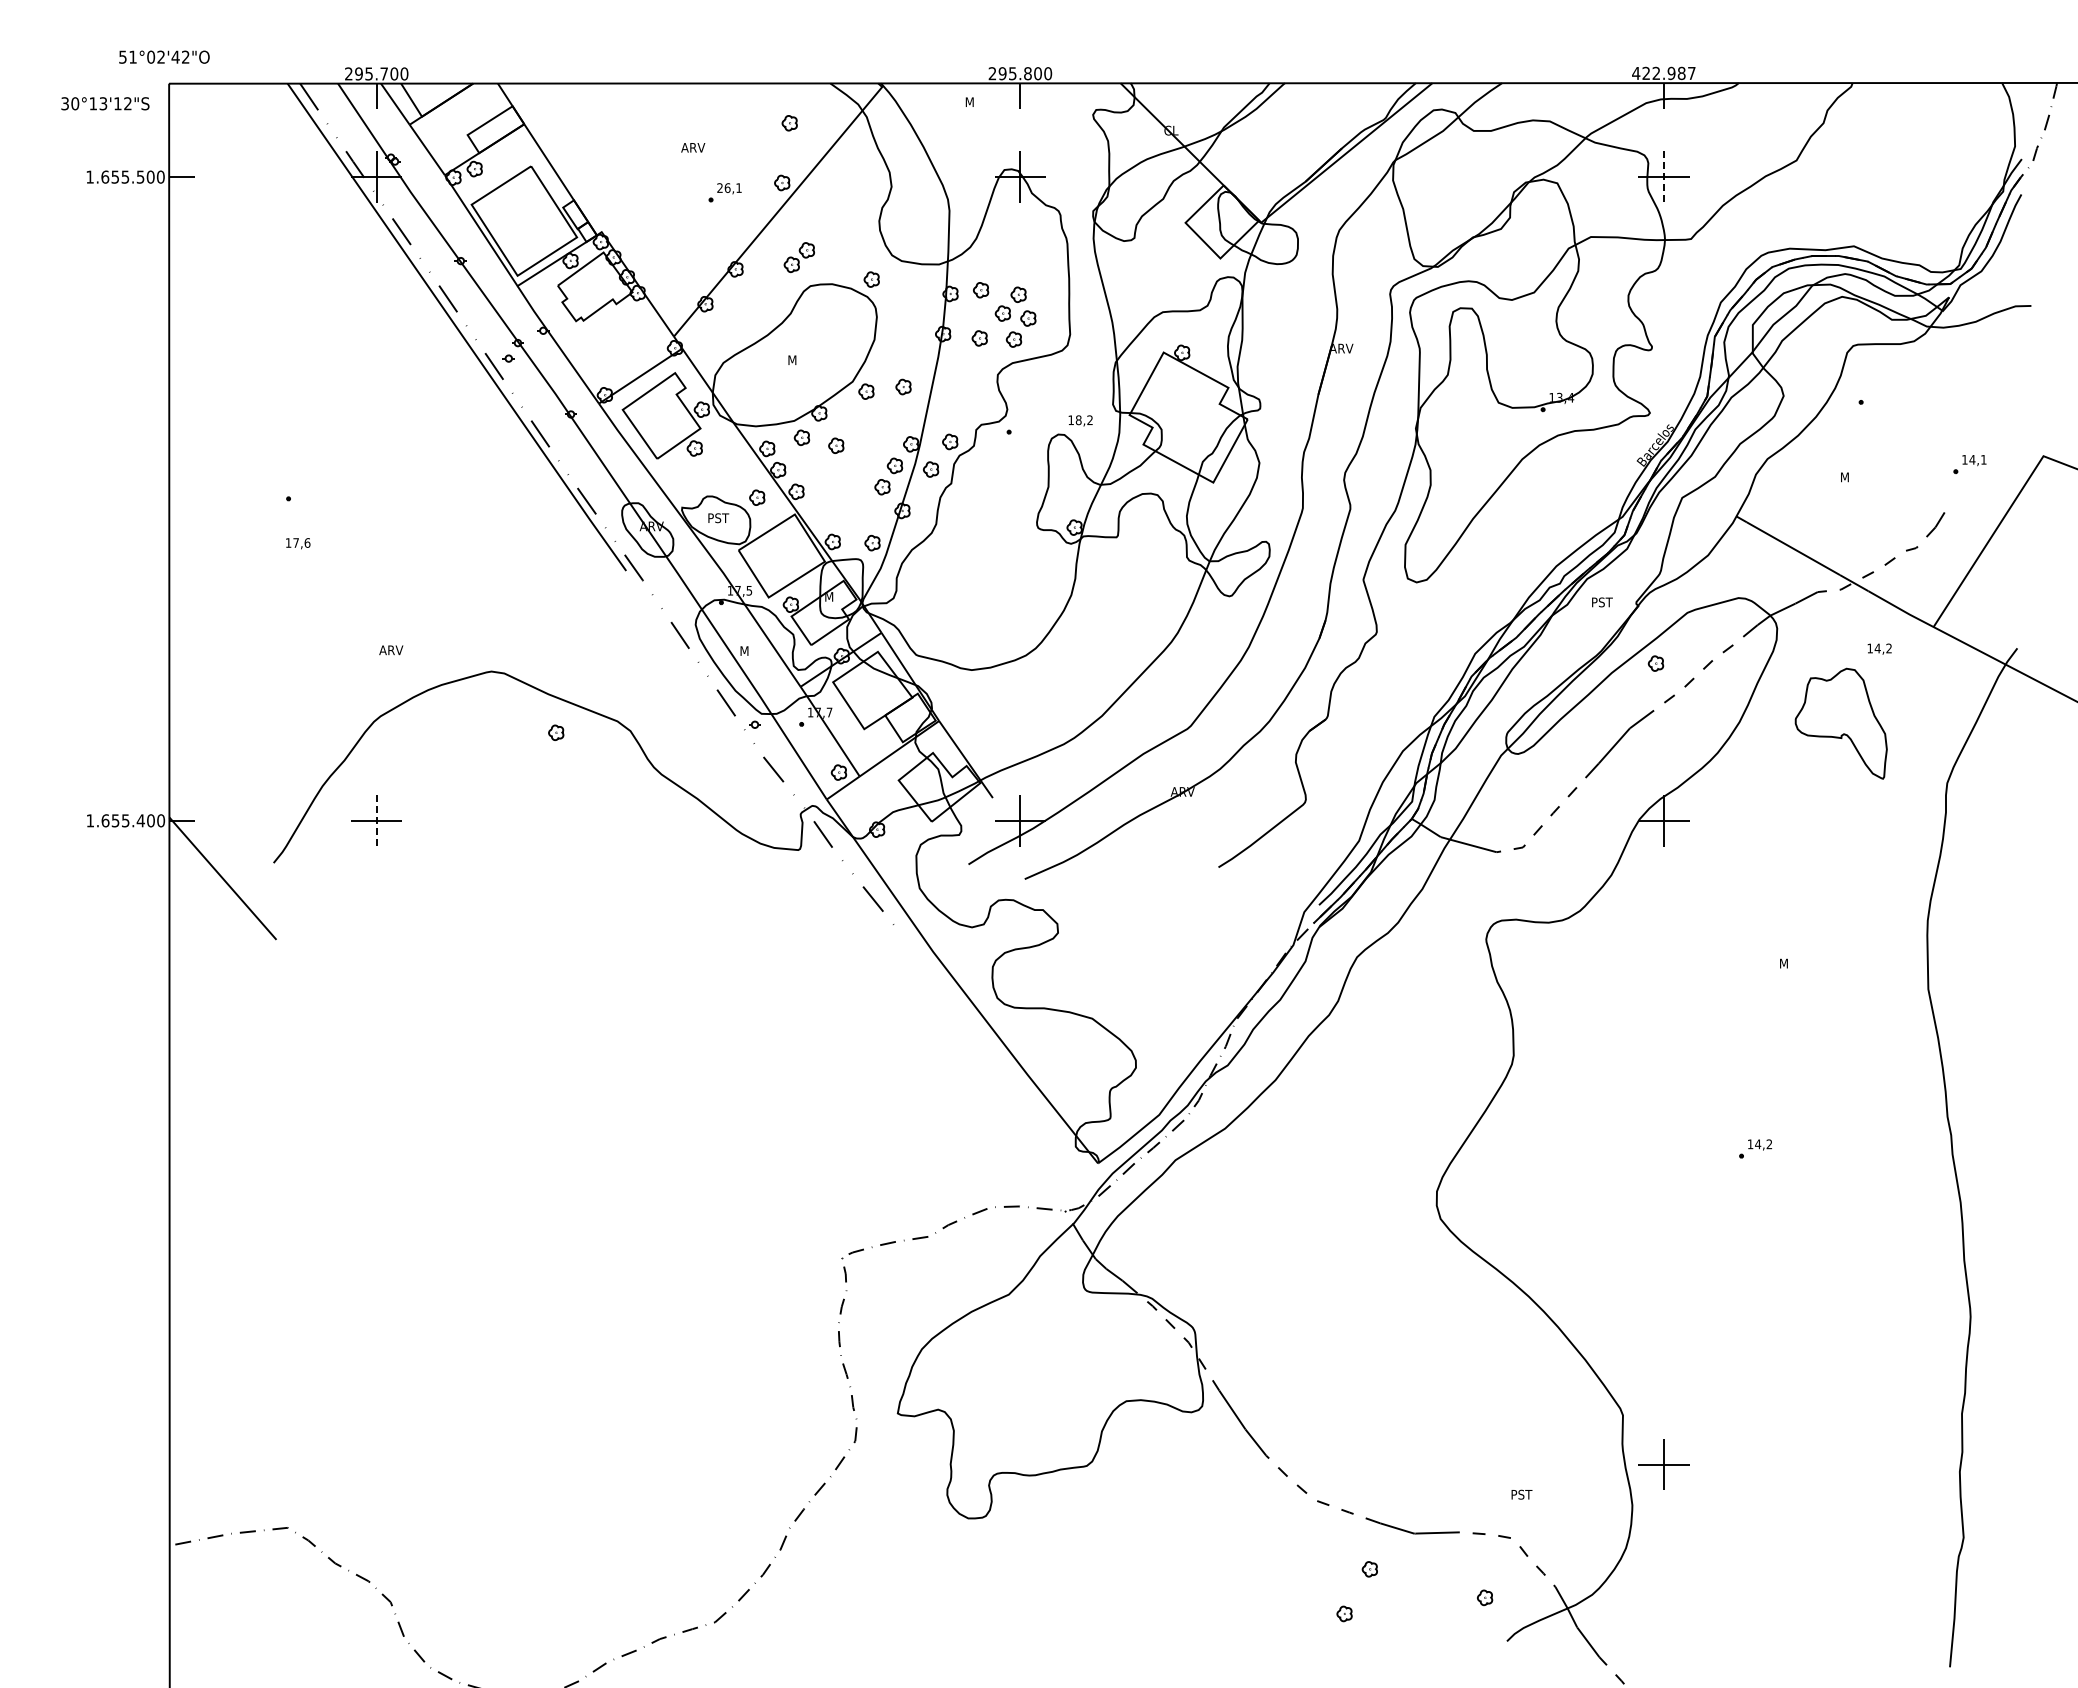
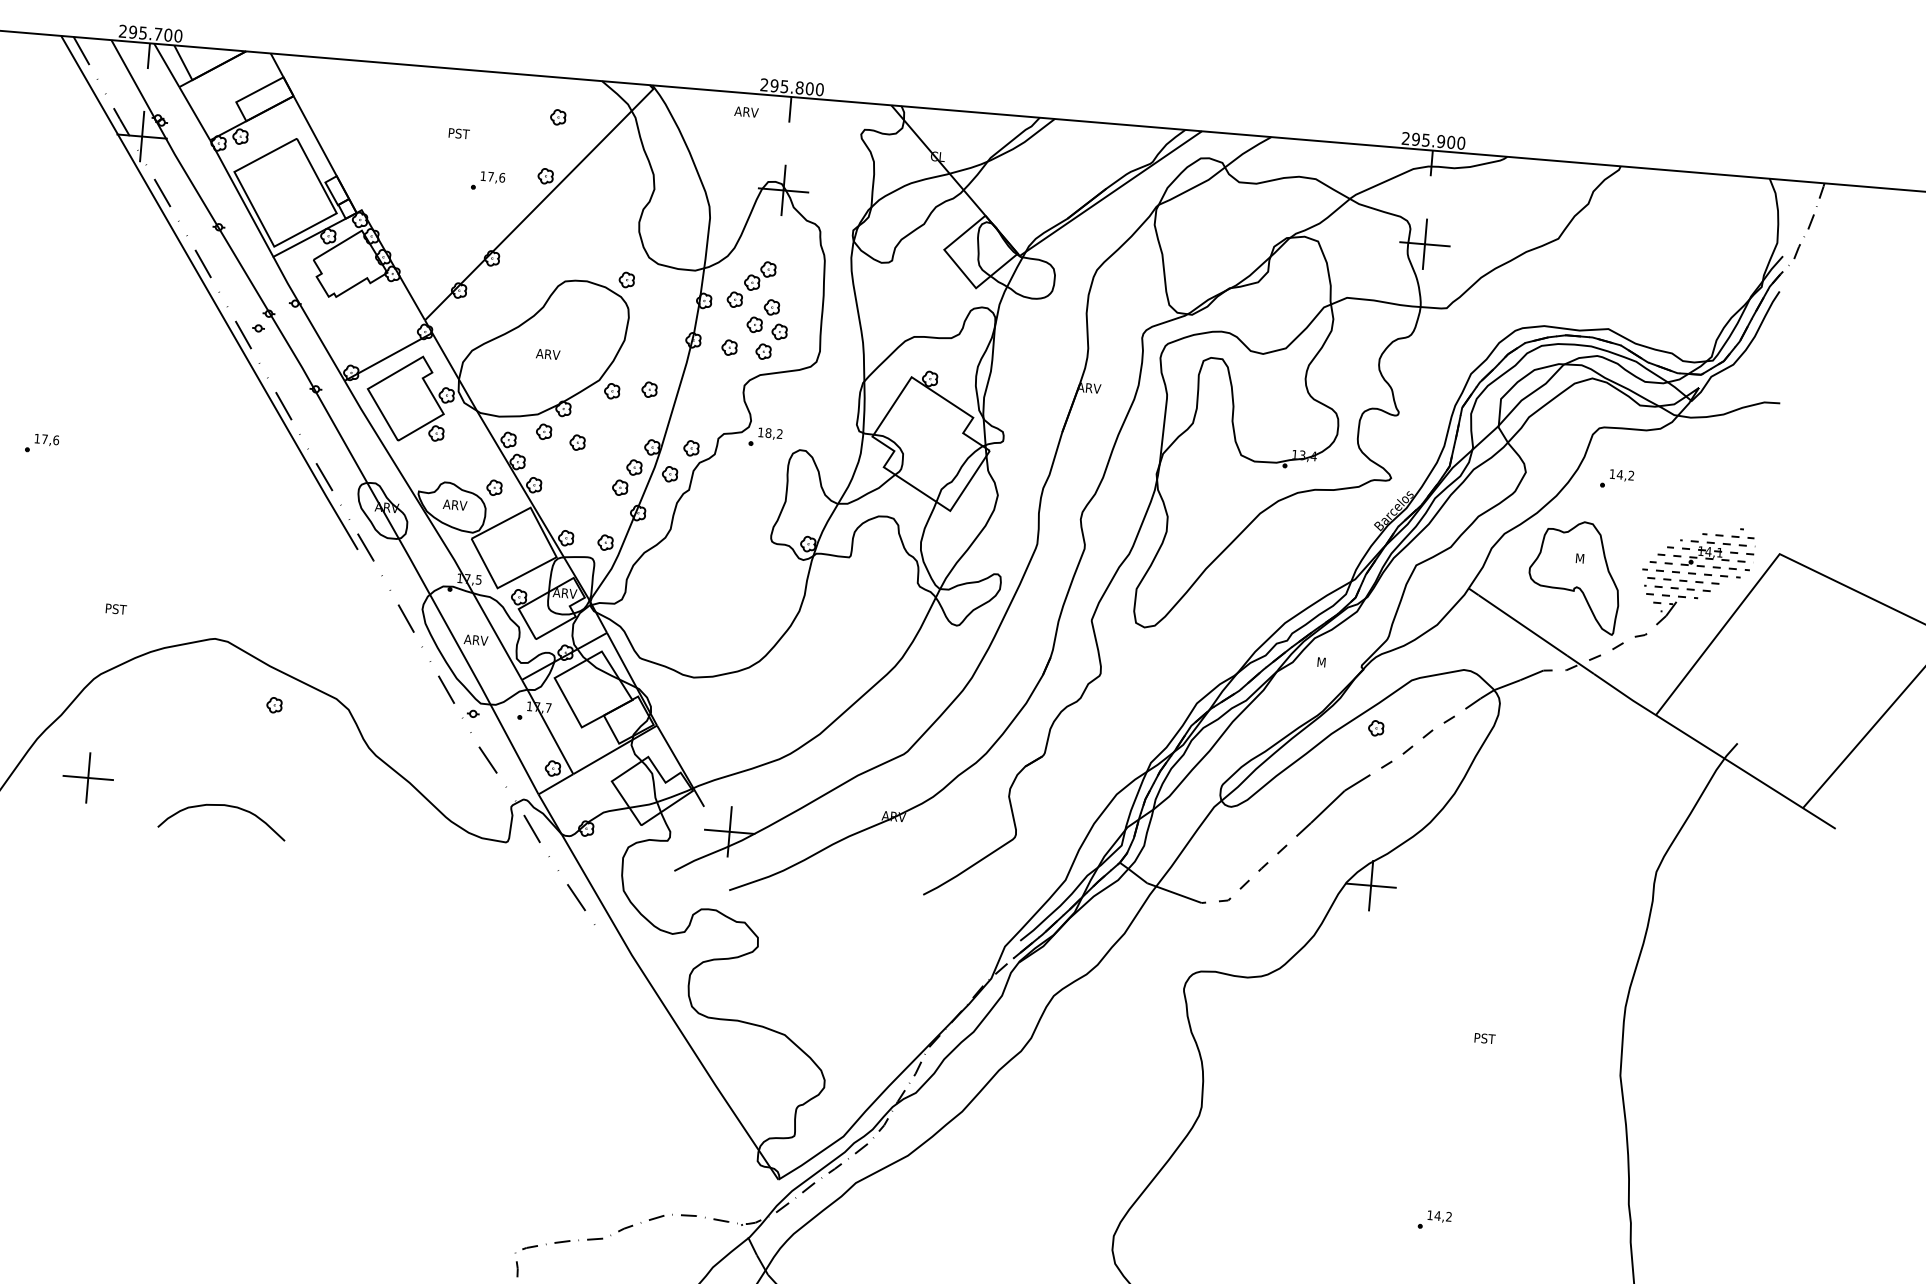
text: (1663, 73) -> (1433, 140), 422.987 -> 295.900
text: (976, 101) -> (746, 111), M -> ARV
text: (693, 147) -> (460, 133), ARV -> PST
line: (1664, 177) -> (1425, 244), dashed -> solid
text: (729, 187) -> (492, 176), 26,1 -> 17,6
part: (798, 257) -> (759, 276), moved
text: (799, 360) -> (548, 354), M -> ARV
text: (1080, 420) -> (770, 433), moved
hatch: (1962, 478) -> (1697, 569), added
text: (719, 518) -> (455, 505), PST -> ARV
text: (298, 543) -> (47, 440), moved
text: (836, 596) -> (565, 592), M -> ARV
text: (1602, 602) -> (1328, 662), PST -> M
text: (1879, 648) -> (1621, 474), moved
text: (391, 650) -> (117, 609), ARV -> PST
text: (751, 650) -> (476, 639), M -> ARV
part: (1840, 723) -> (1574, 576), moved
line: (376, 820) -> (88, 777), dashed -> solid
curve: (513, 837) -> (223, 806), added
text: (1790, 963) -> (1485, 1038), M -> PST

